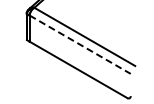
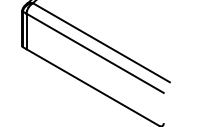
line: (80, 44) -> (95, 53), dashed -> solid

